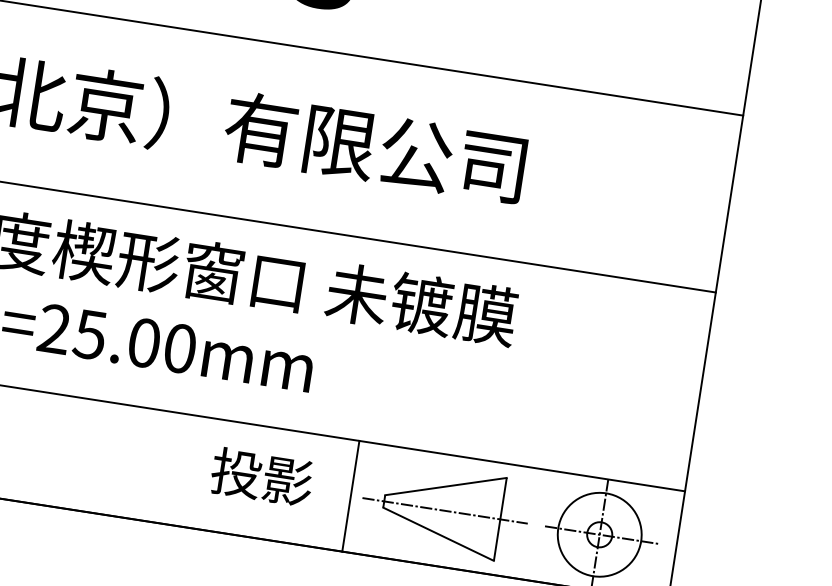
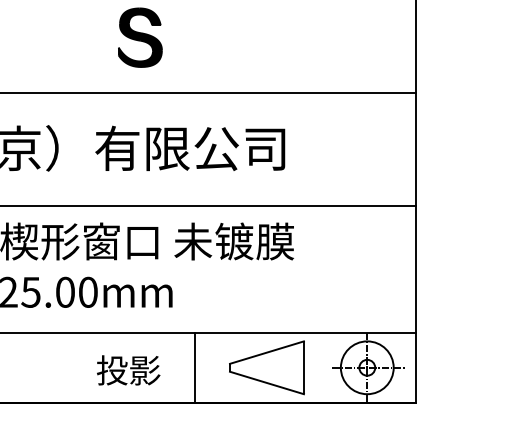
text: (261, 477) -> (128, 370), moved
line: (350, 495) -> (194, 367), moved
line: (444, 510) -> (268, 367), removed

